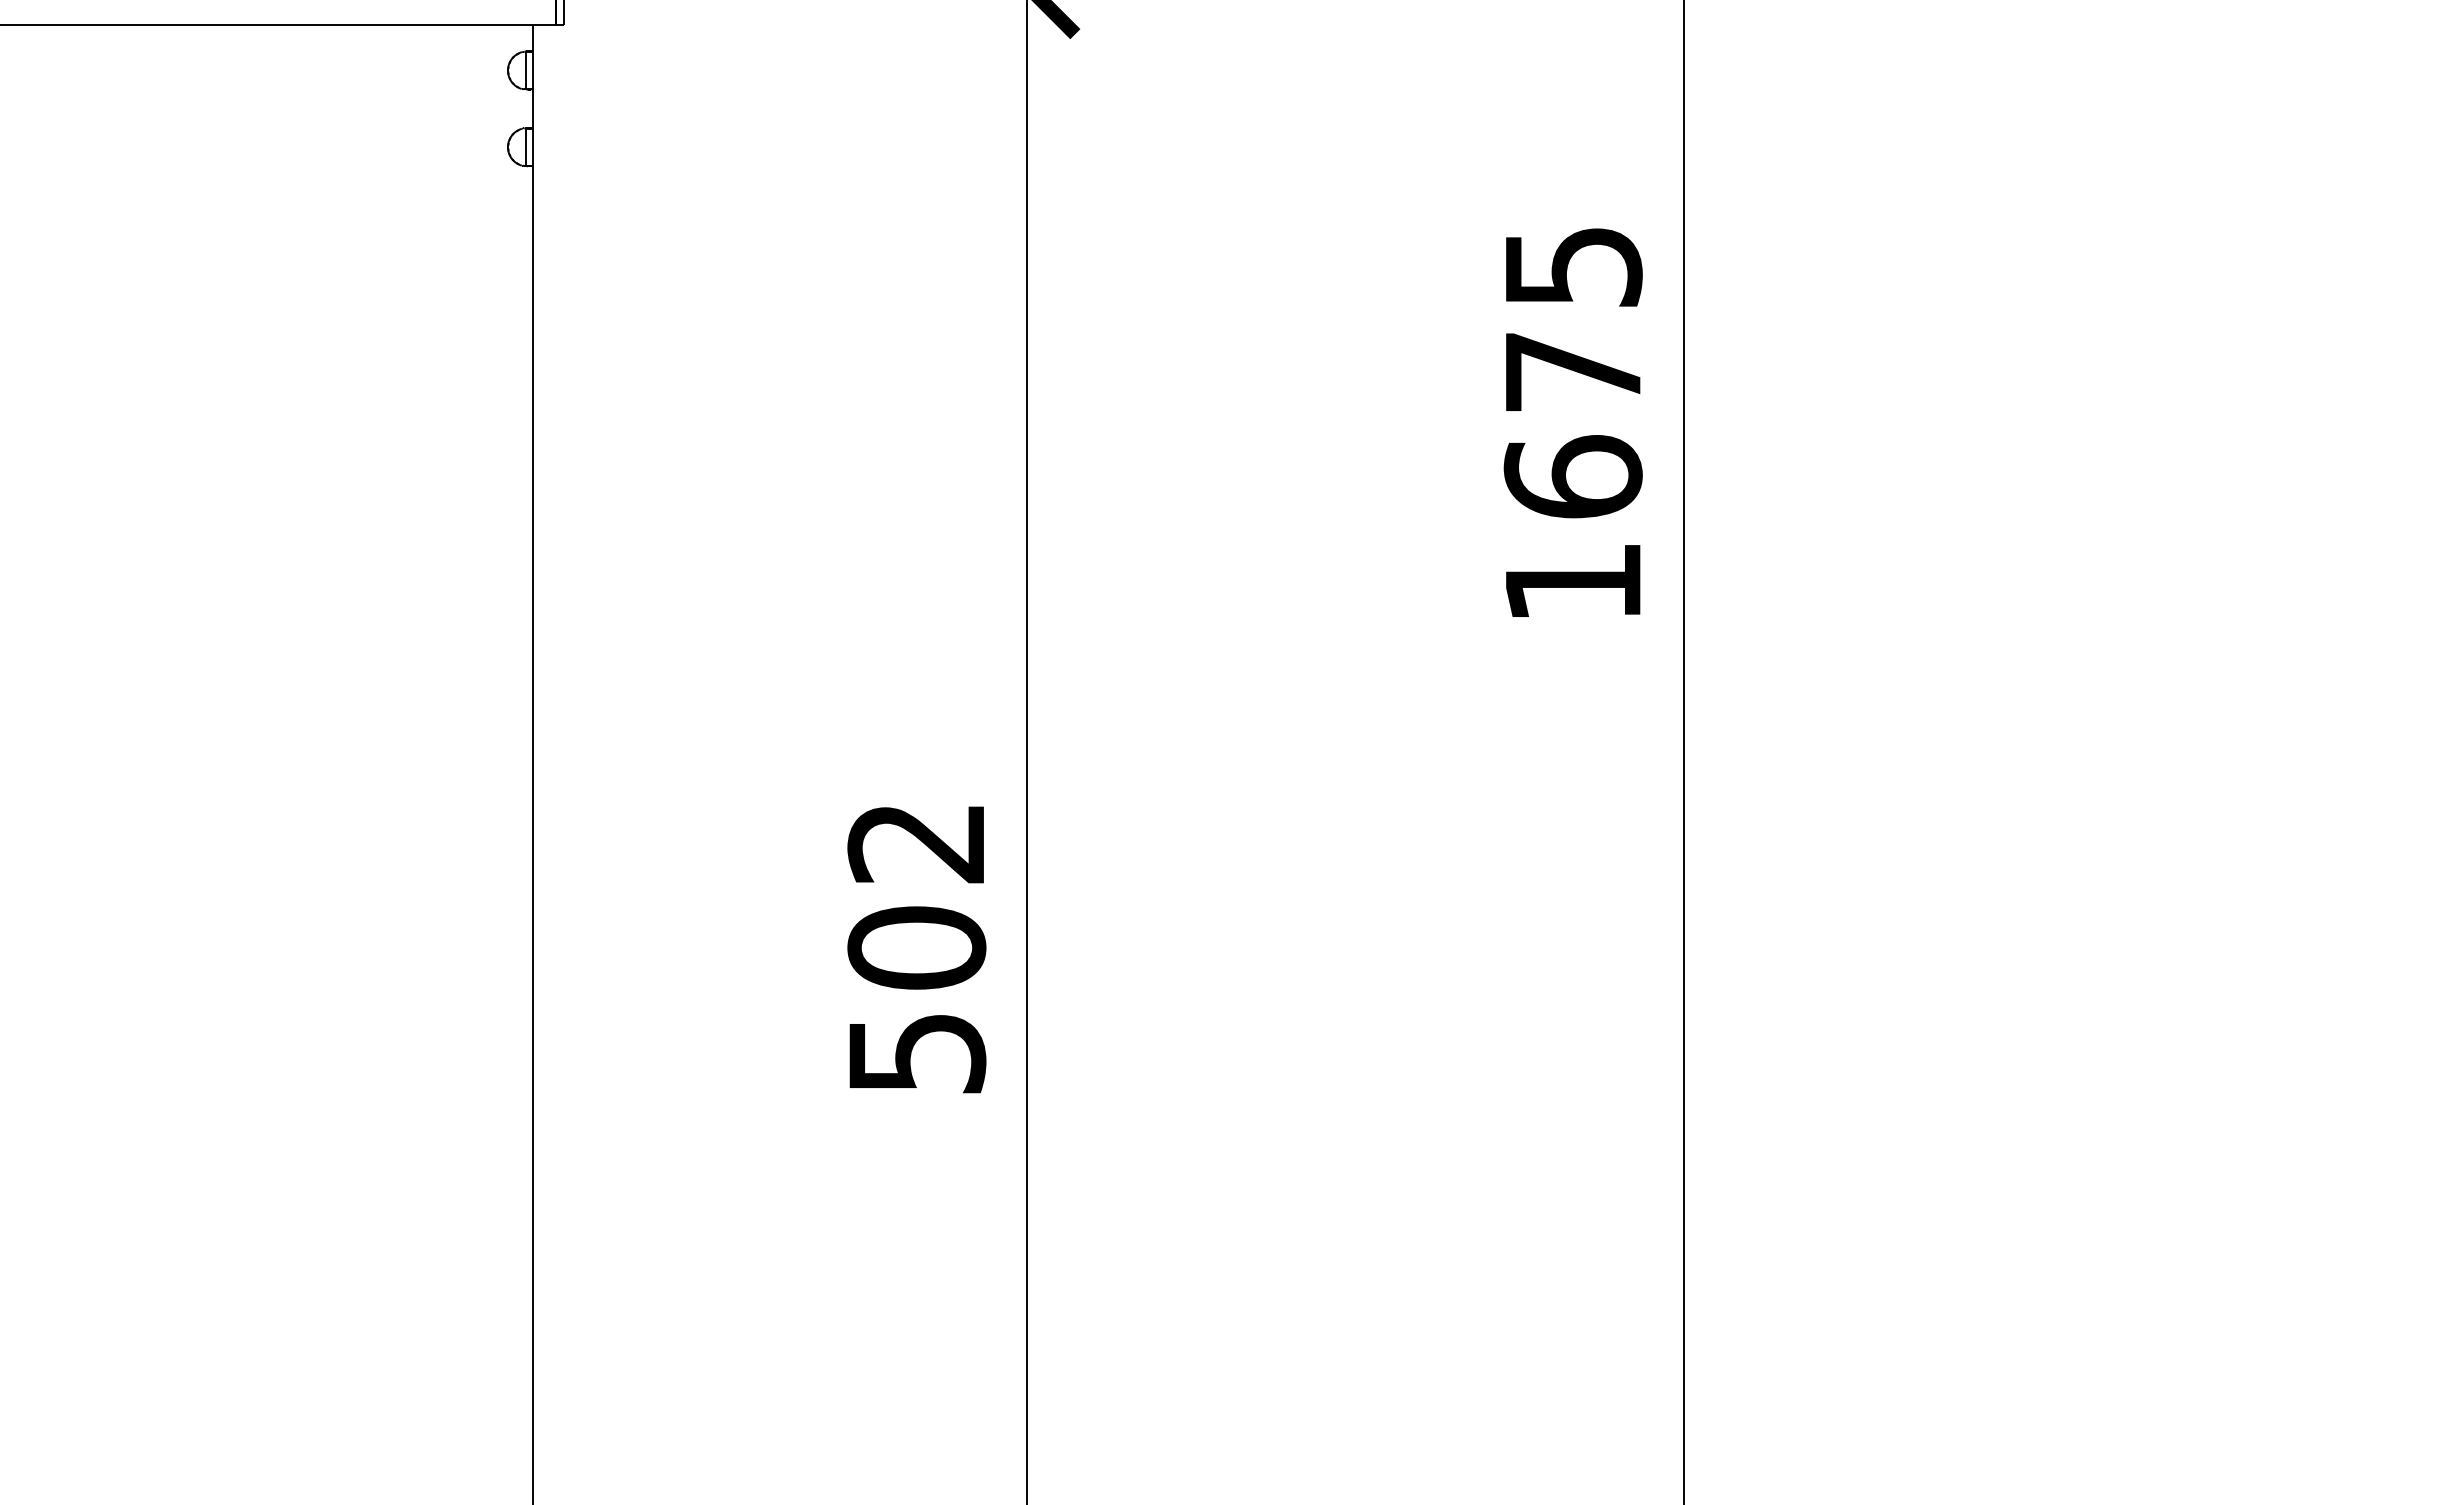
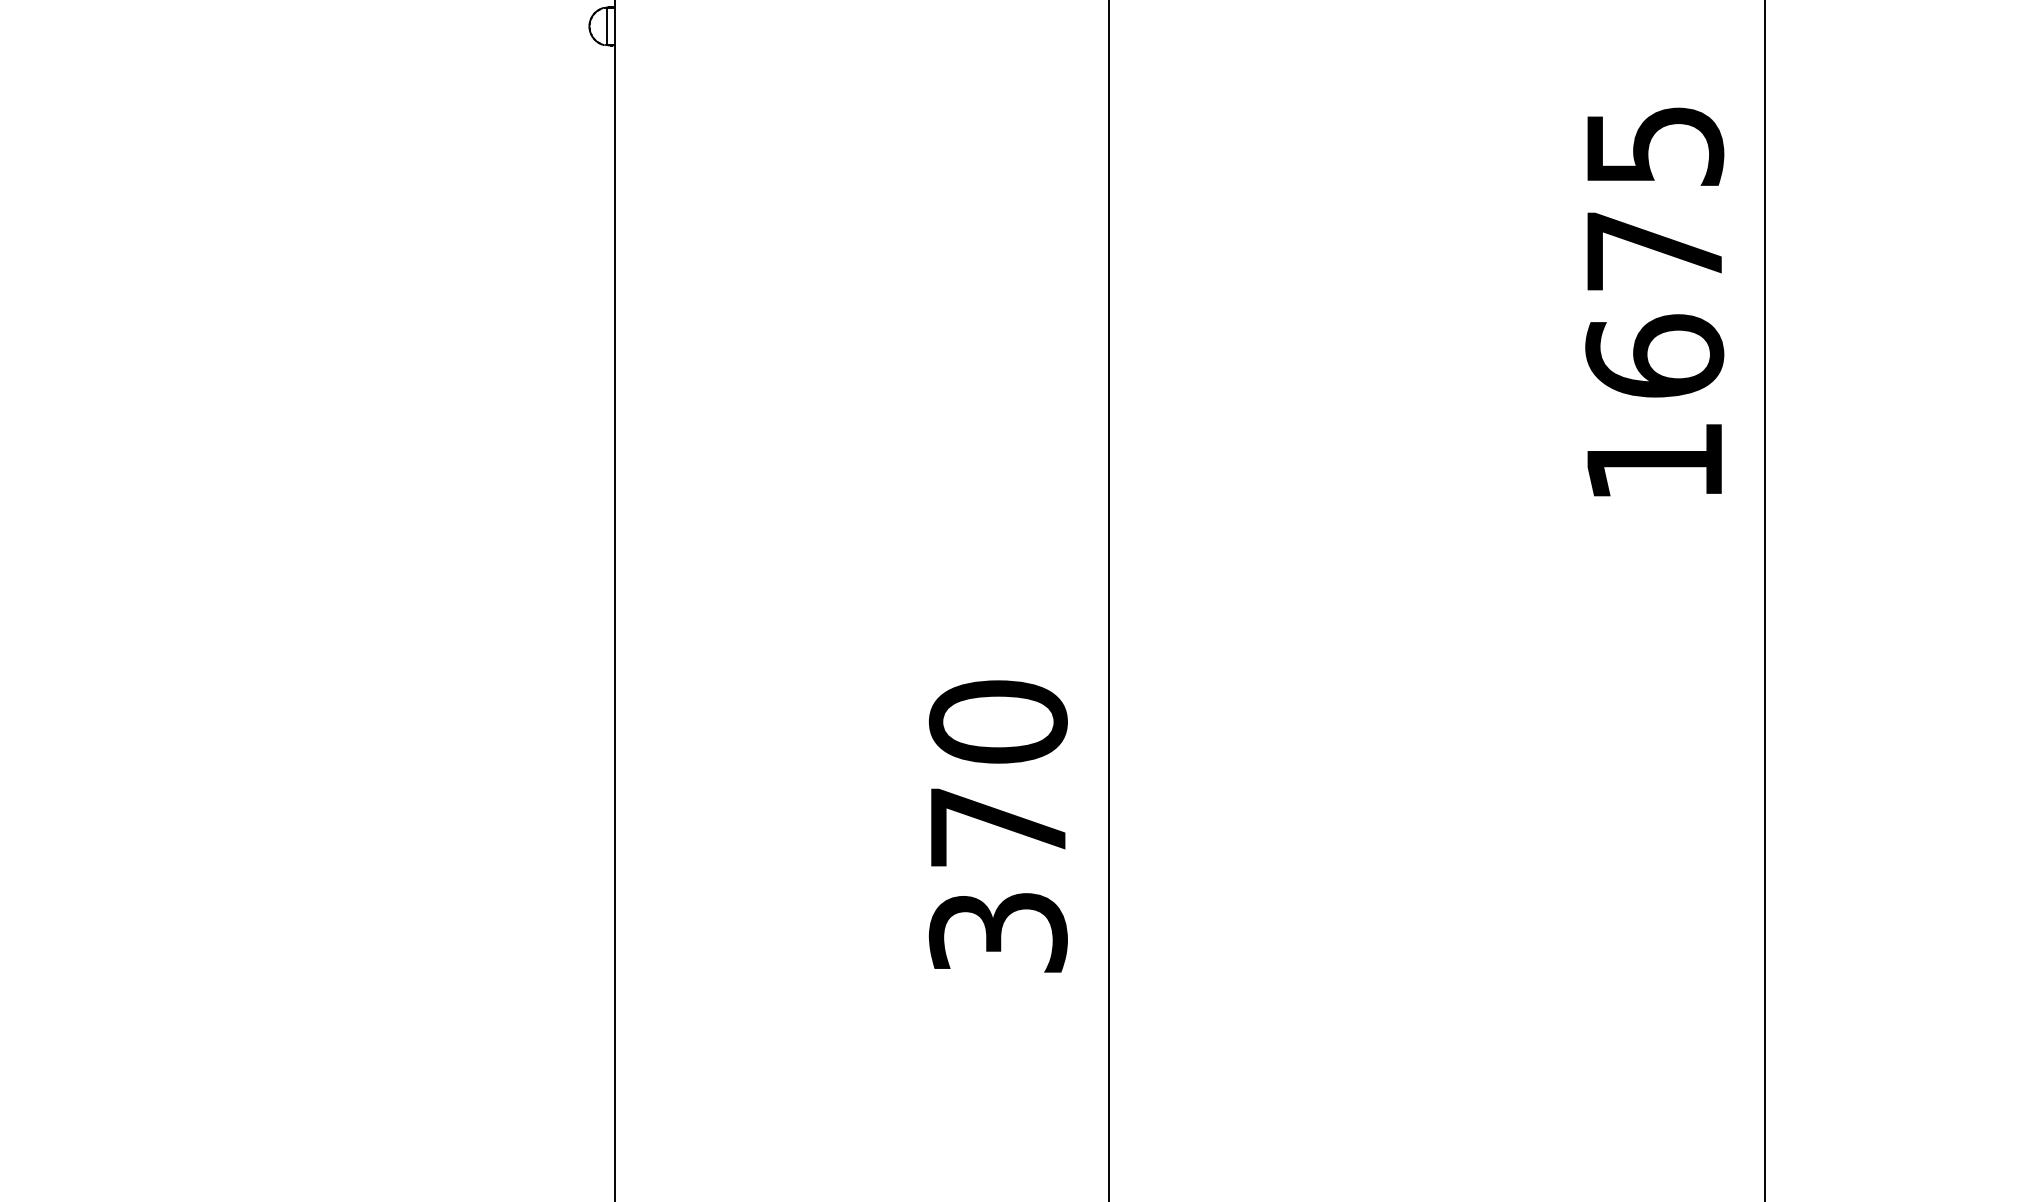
text: (916, 947) -> (997, 826), 502 -> 370

